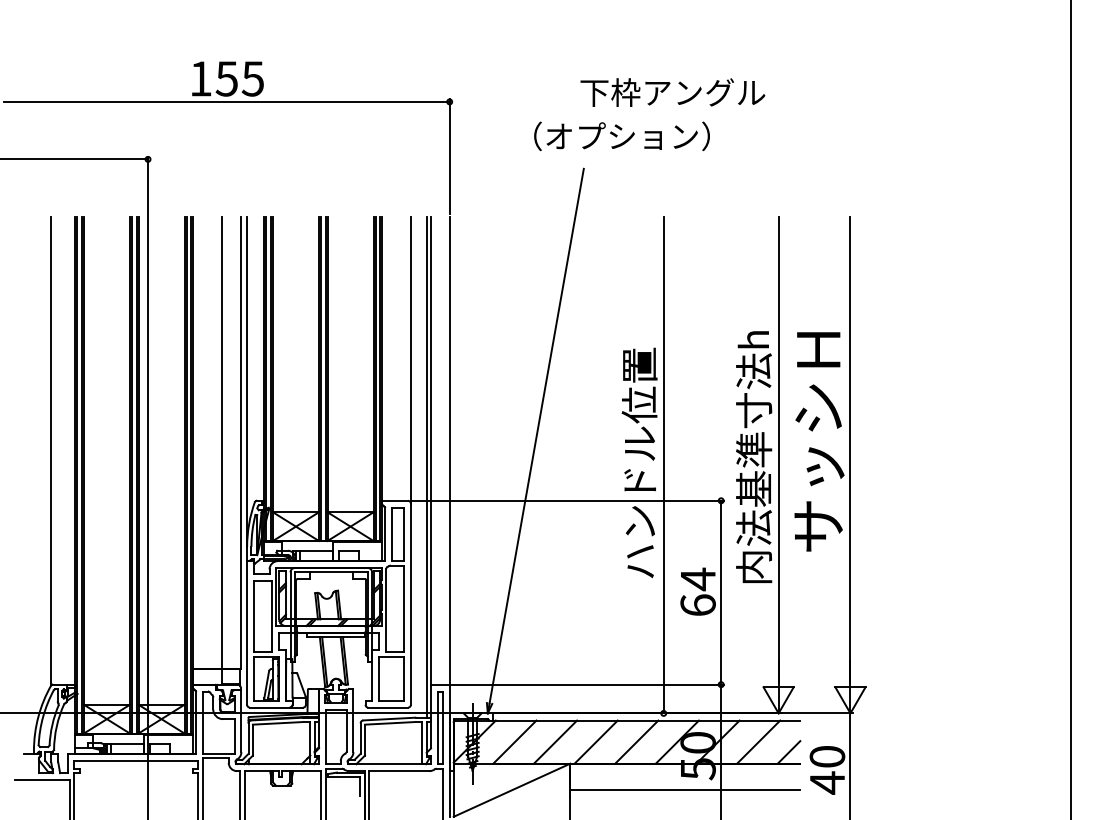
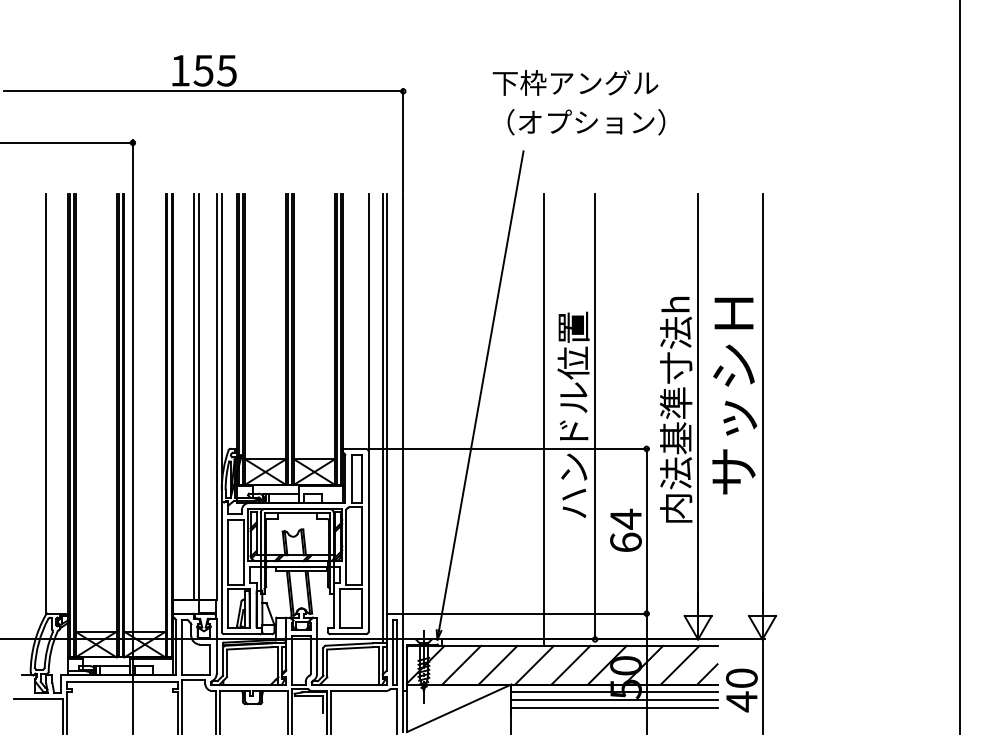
text: (672, 92) -> (575, 82), moved
text: (621, 136) -> (585, 122), moved
line: (216, 442) -> (194, 396), added
line: (606, 468) -> (543, 419), added
line: (685, 772) -> (614, 692), added
line: (685, 780) -> (614, 699), added

